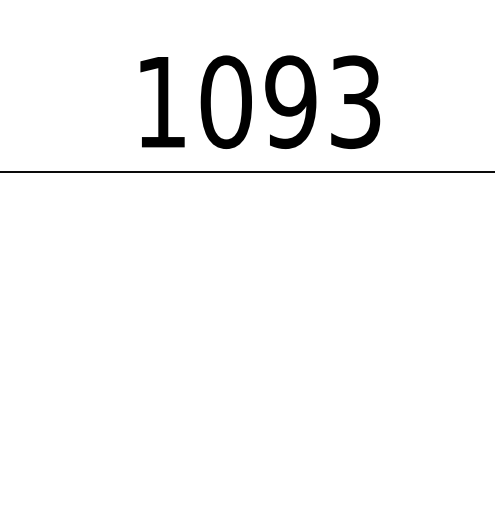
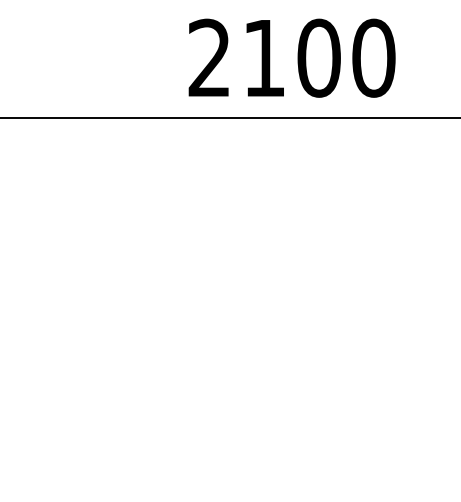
text: (258, 101) -> (291, 57), 1093 -> 2100

